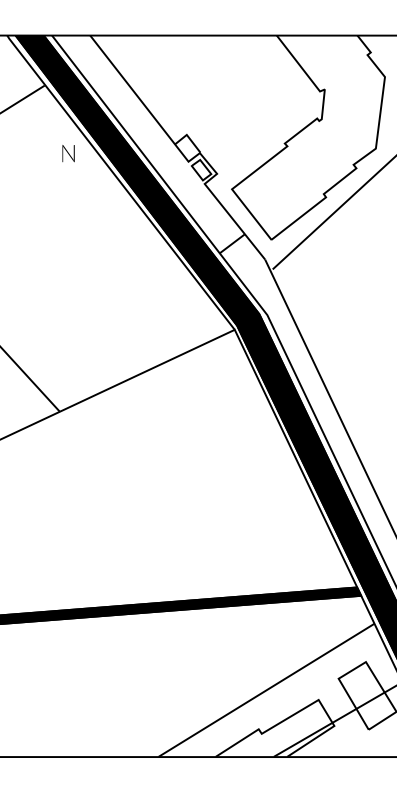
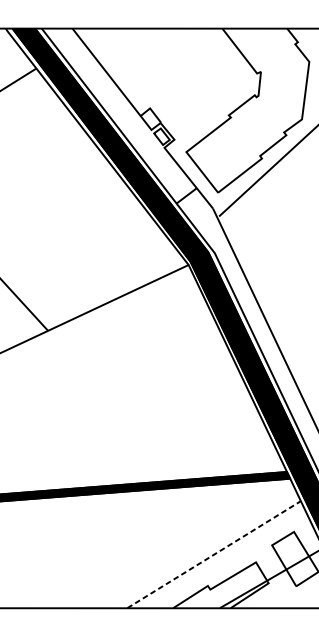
part: (68, 153) -> (55, 123), removed
line: (266, 690) -> (214, 554), solid -> dashed

